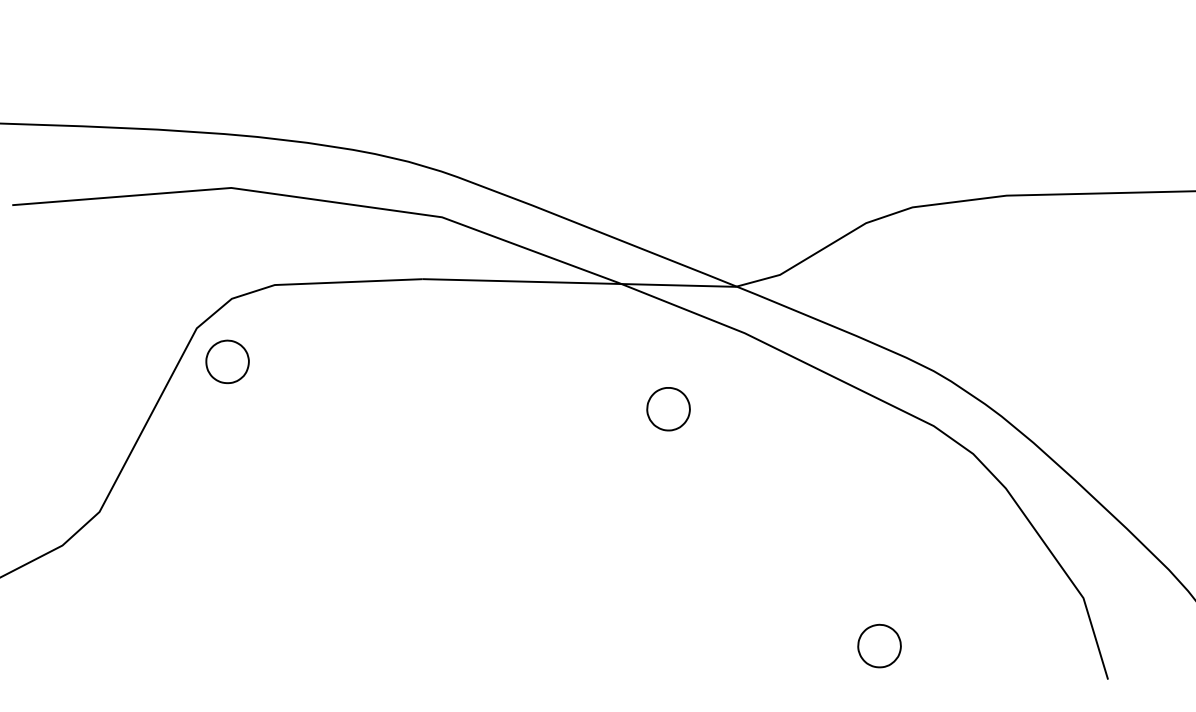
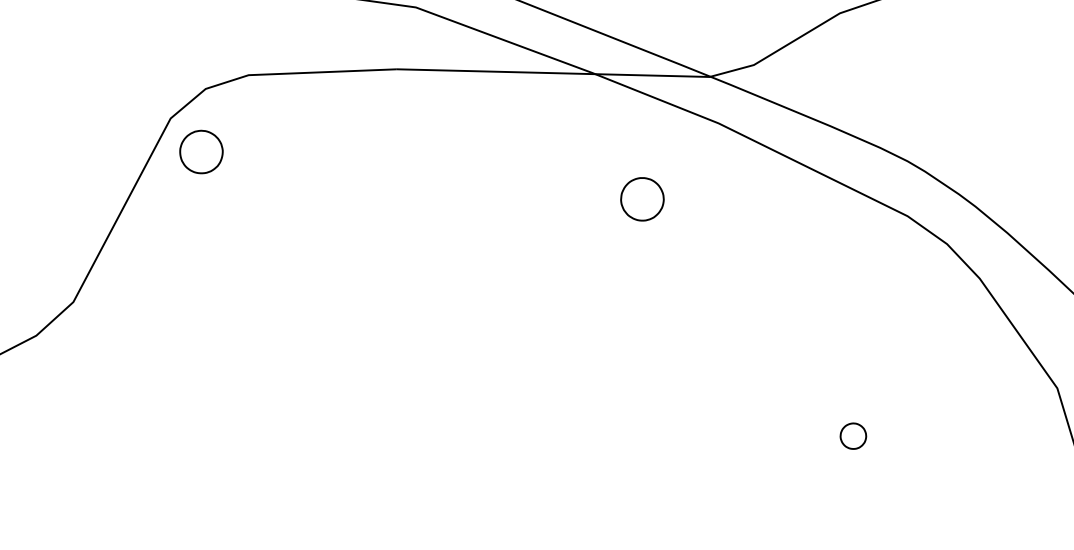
part: (879, 645) -> (853, 435), size x0.6

